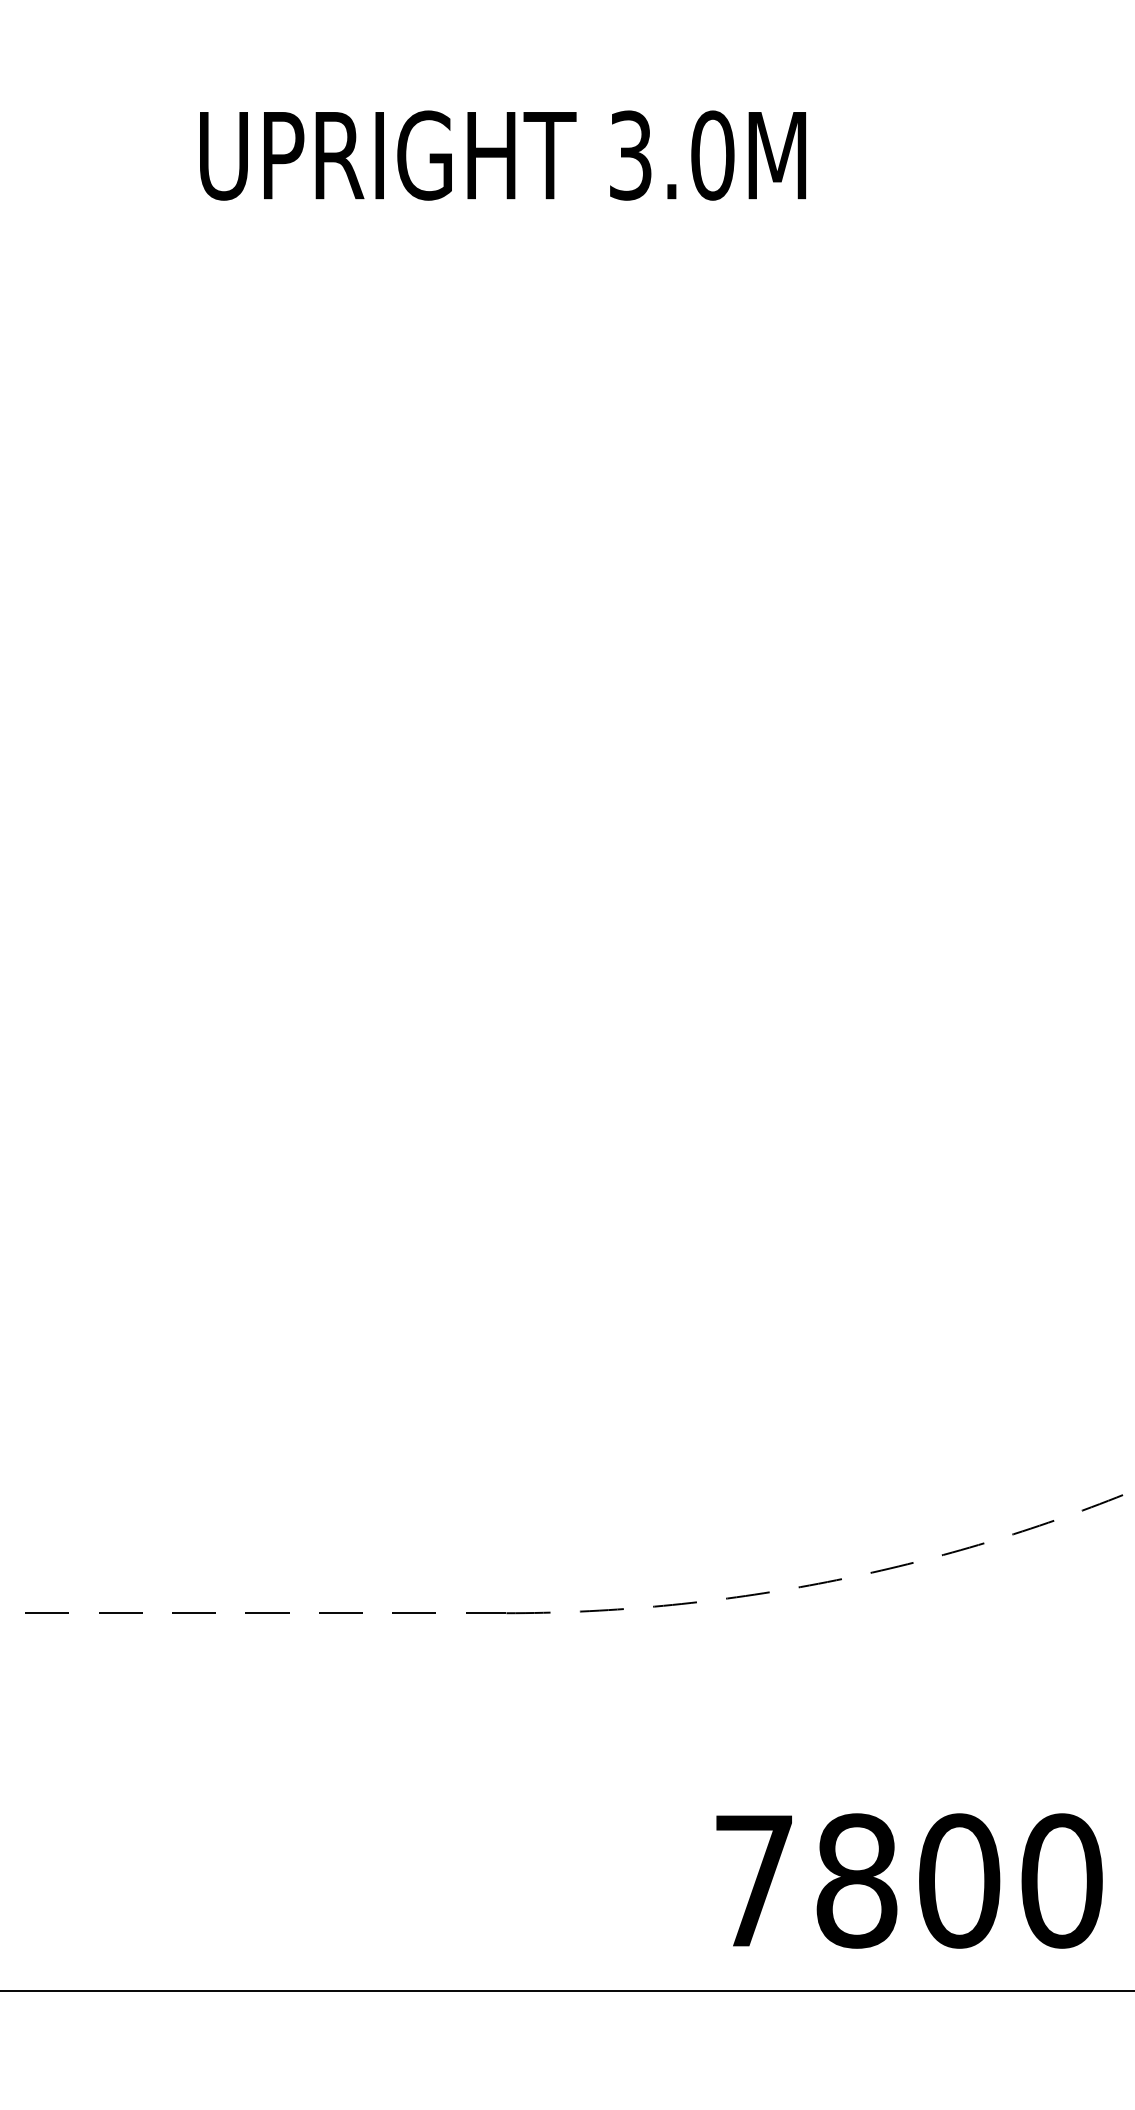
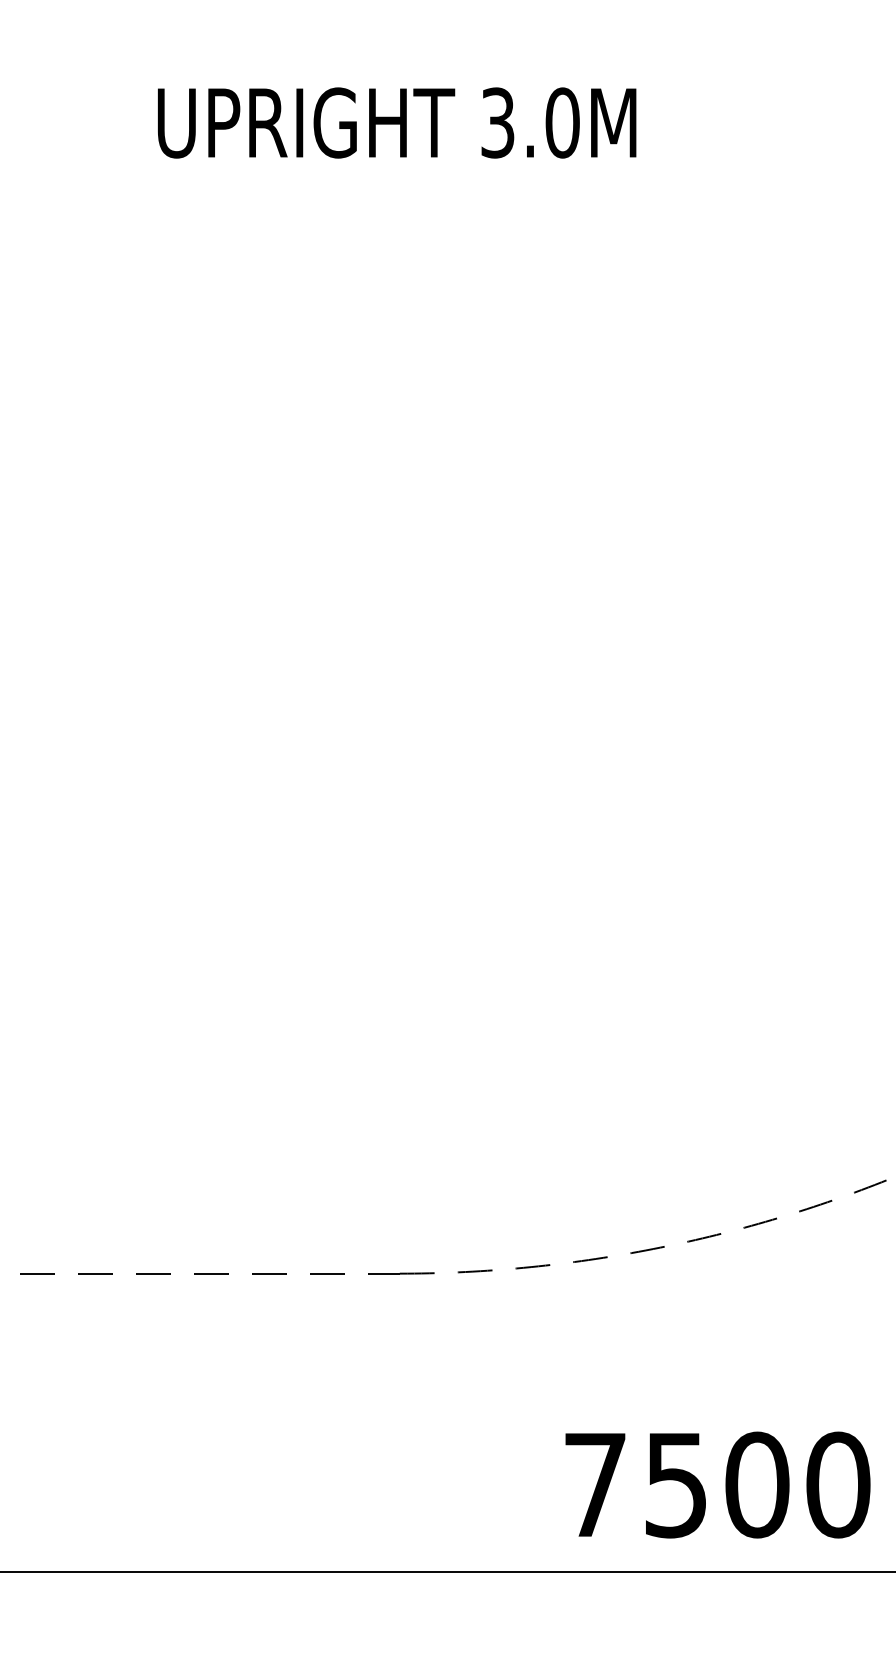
text: (856, 1880) -> (676, 1484), 7800 -> 7500

